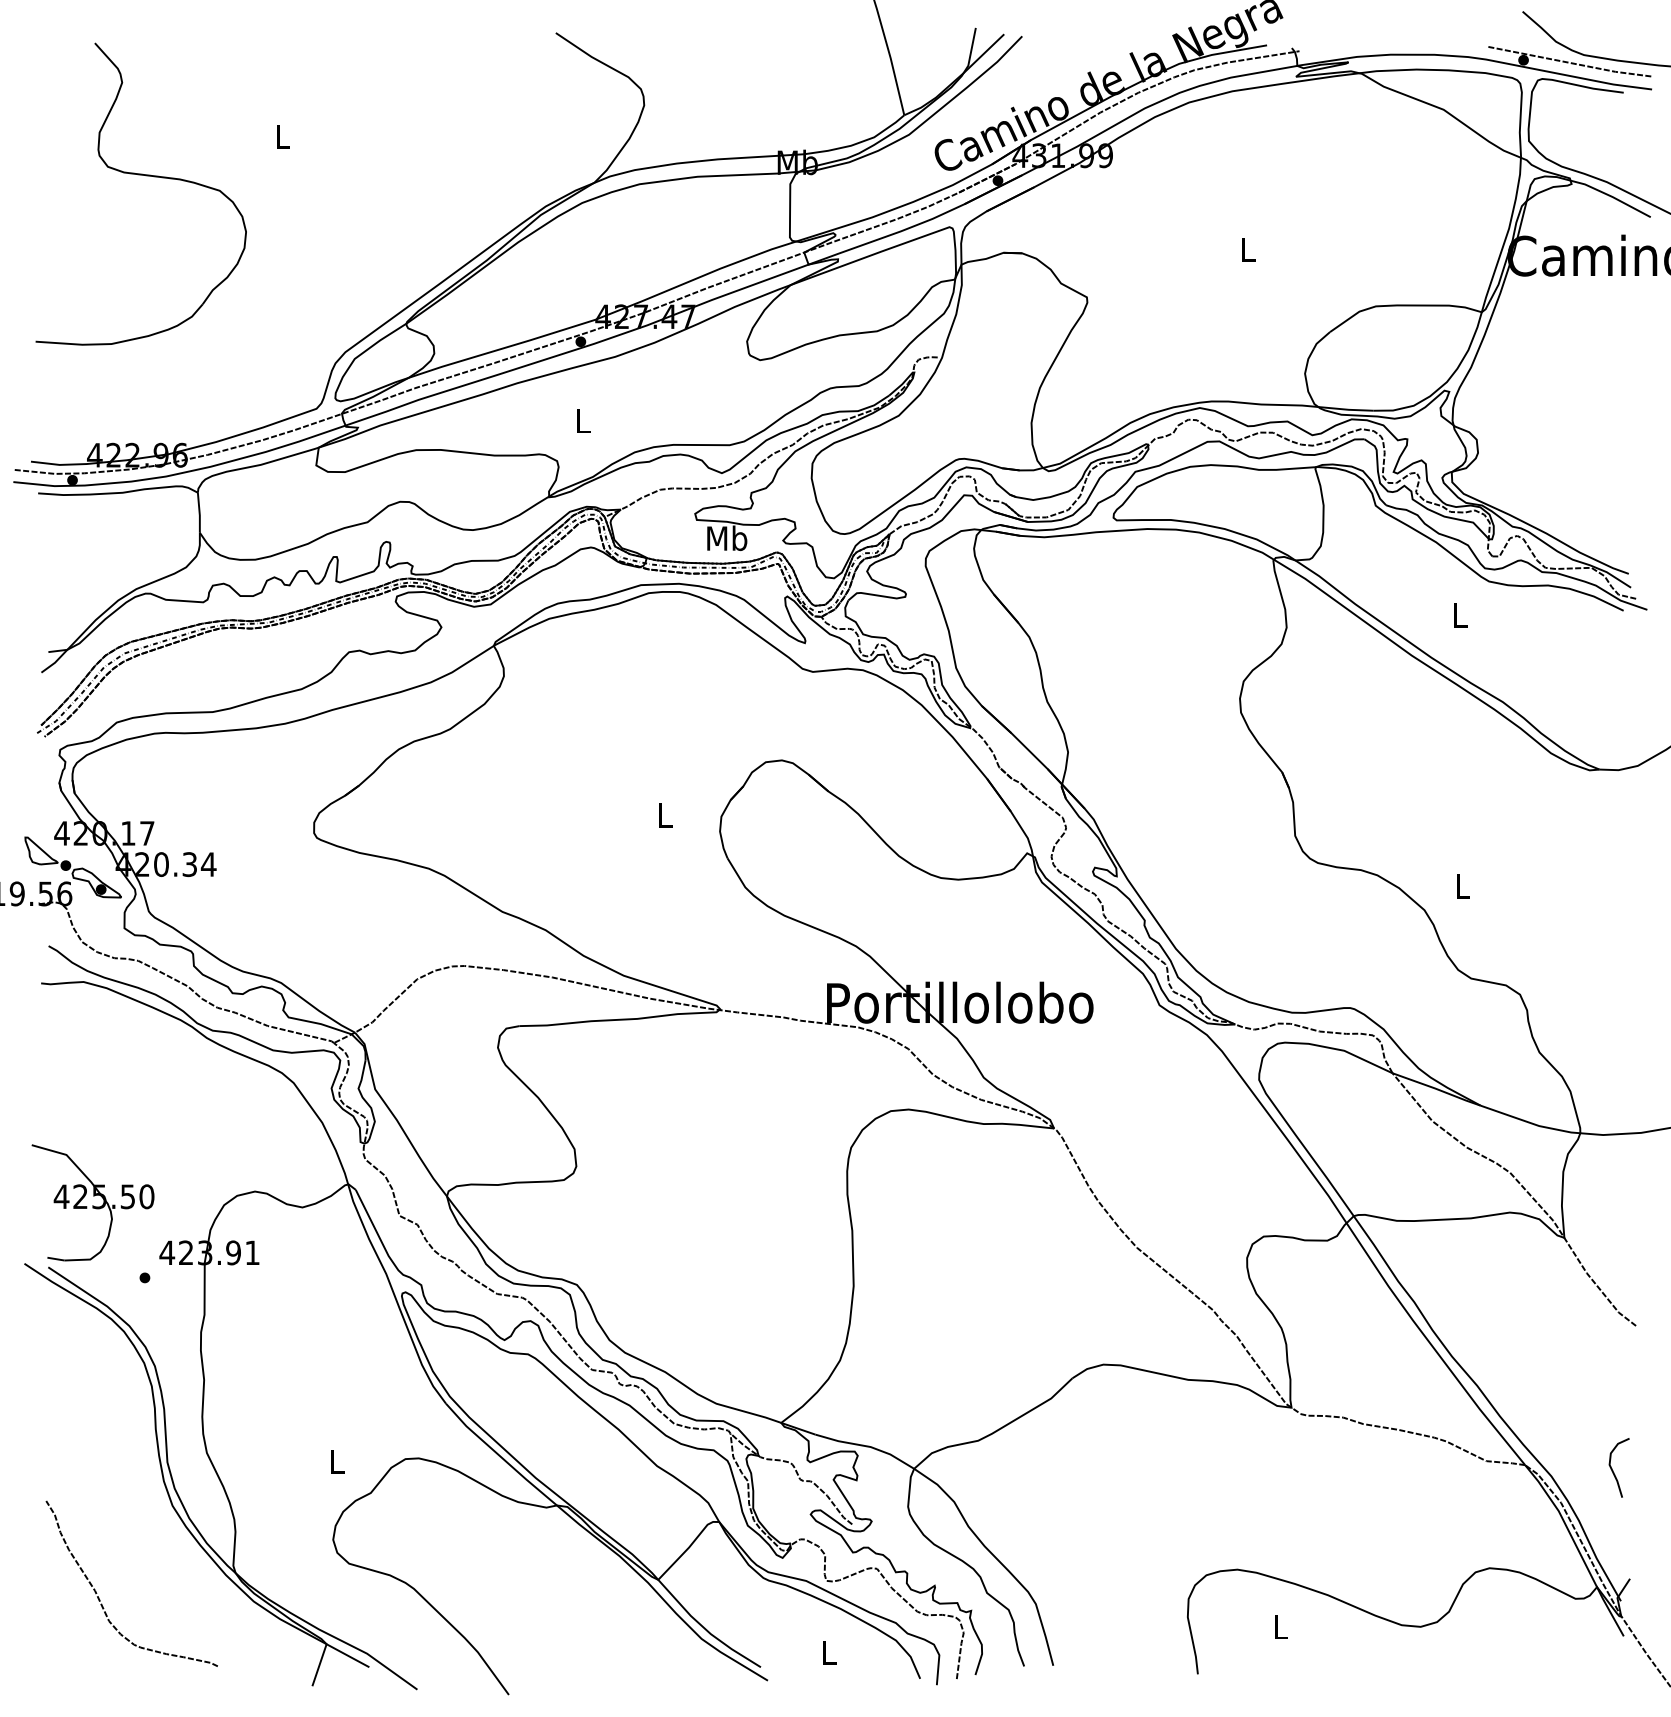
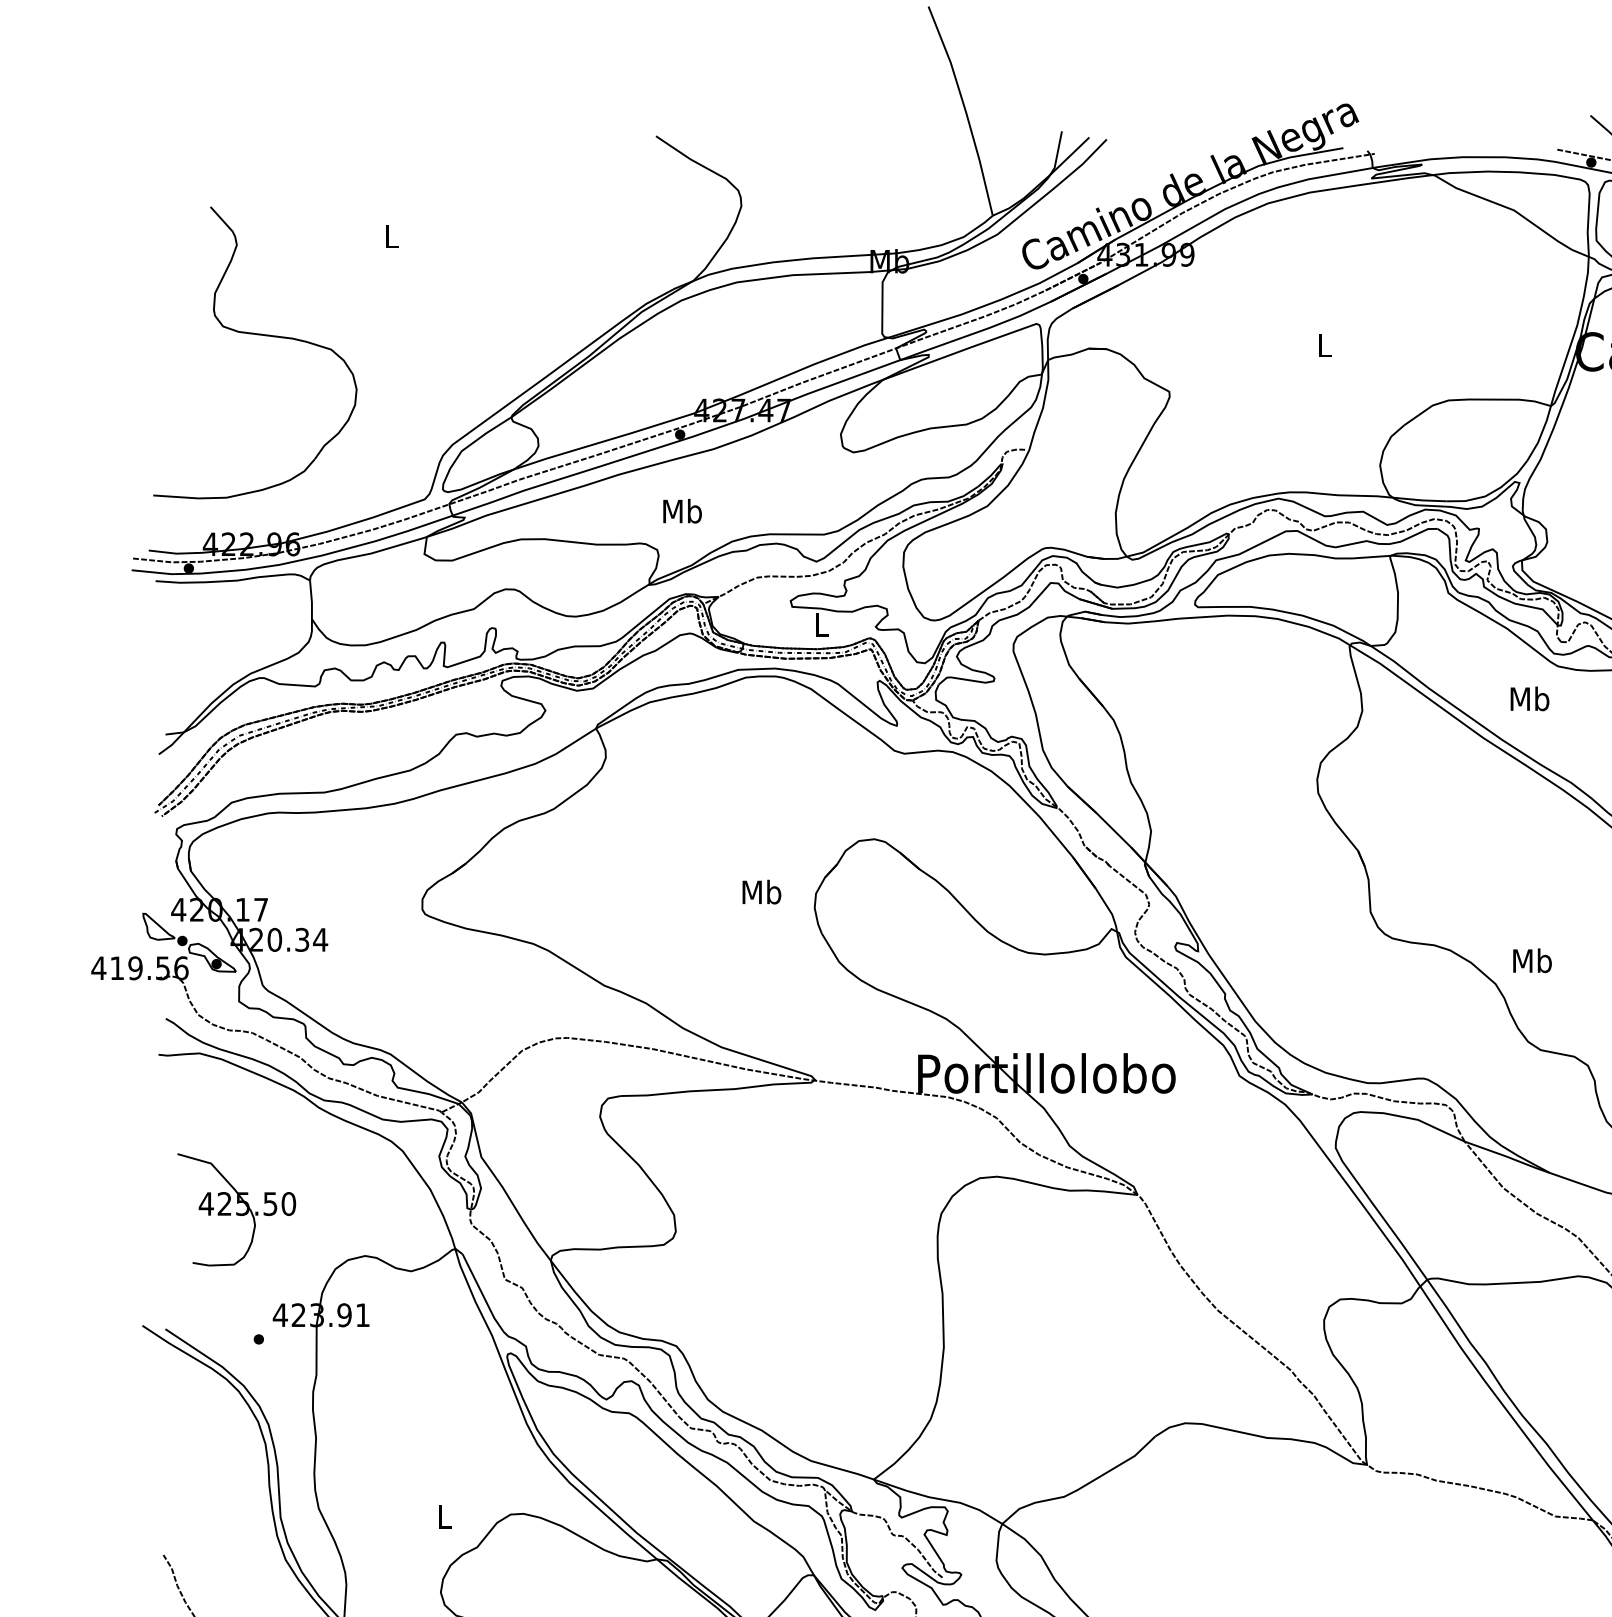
part: (140, 175) -> (254, 334), moved
text: (583, 420) -> (682, 510), L -> Mb
text: (727, 538) -> (821, 624), Mb -> L
text: (1460, 614) -> (1530, 698), L -> Mb
text: (665, 814) -> (761, 891), L -> Mb
text: (1462, 885) -> (1532, 960), L -> Mb
part: (92, 1202) -> (236, 1209), moved

